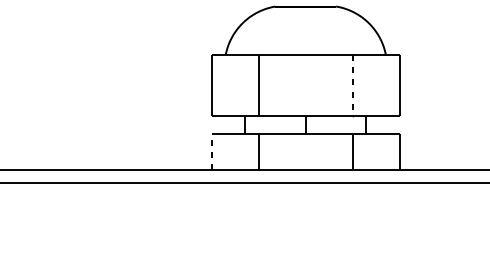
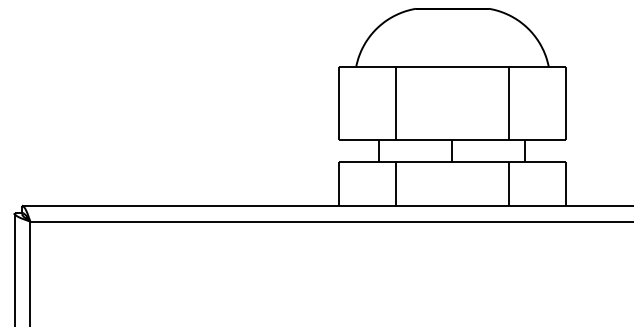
line: (353, 86) -> (509, 104), dashed -> solid
line: (211, 151) -> (339, 183), dashed -> solid

